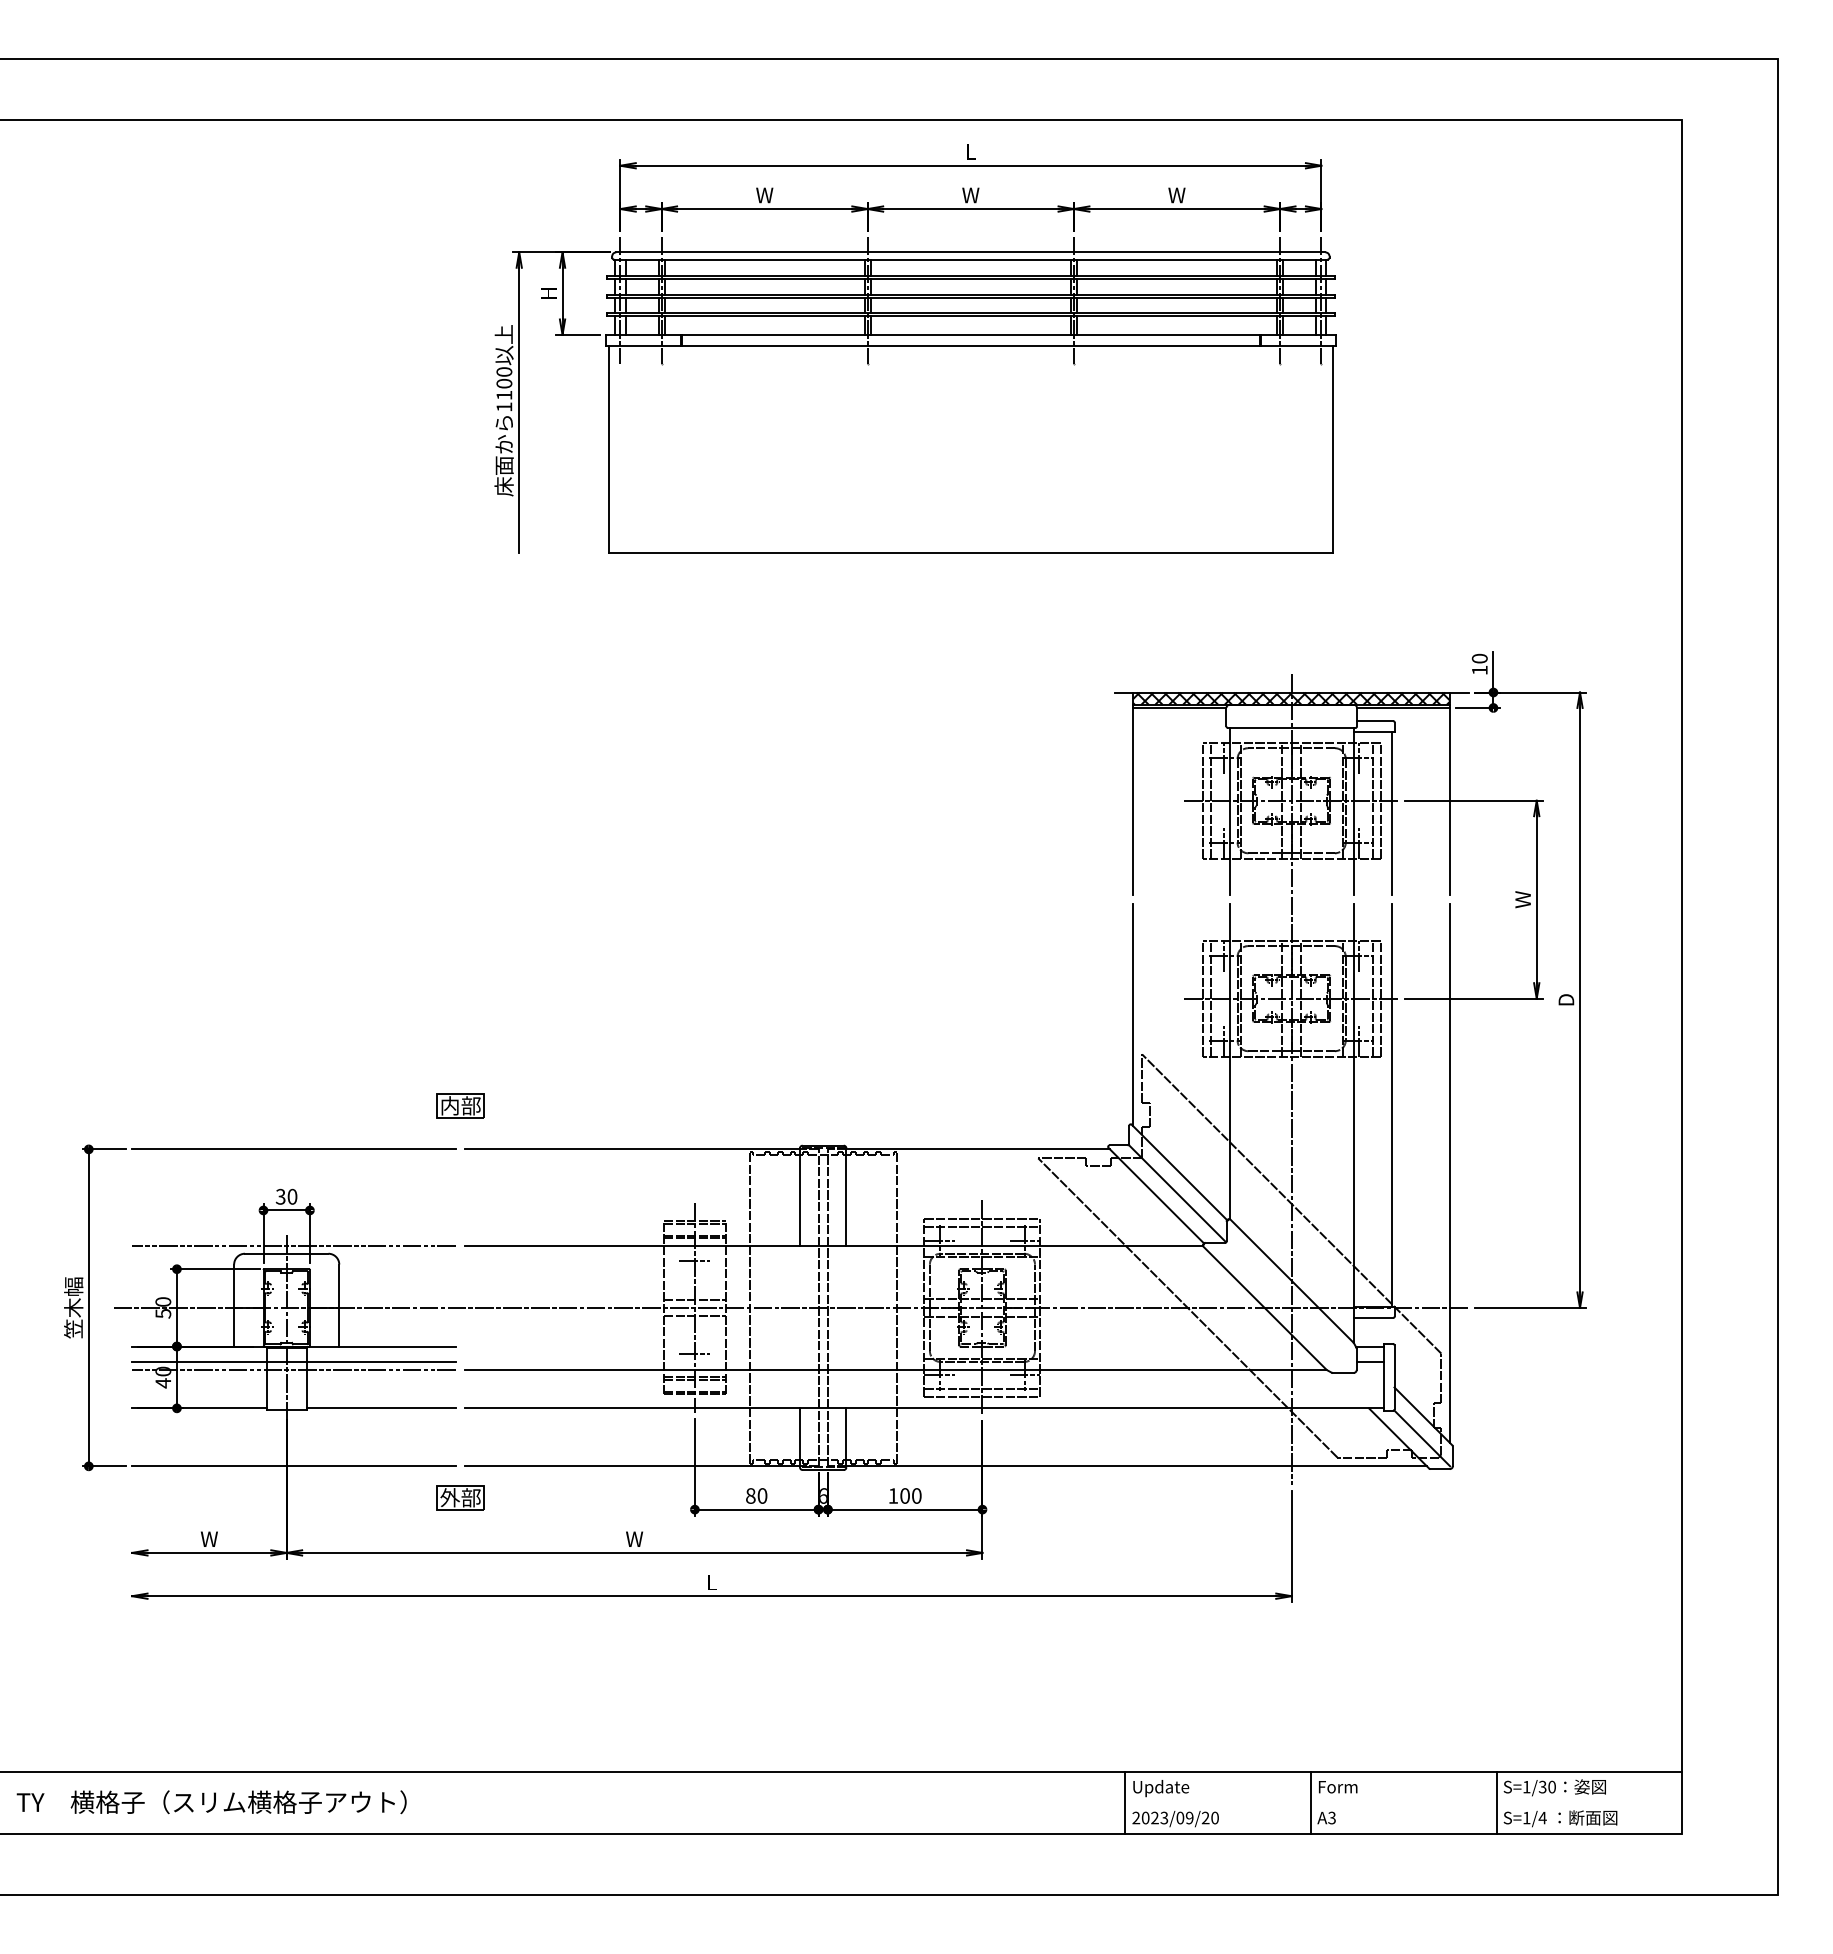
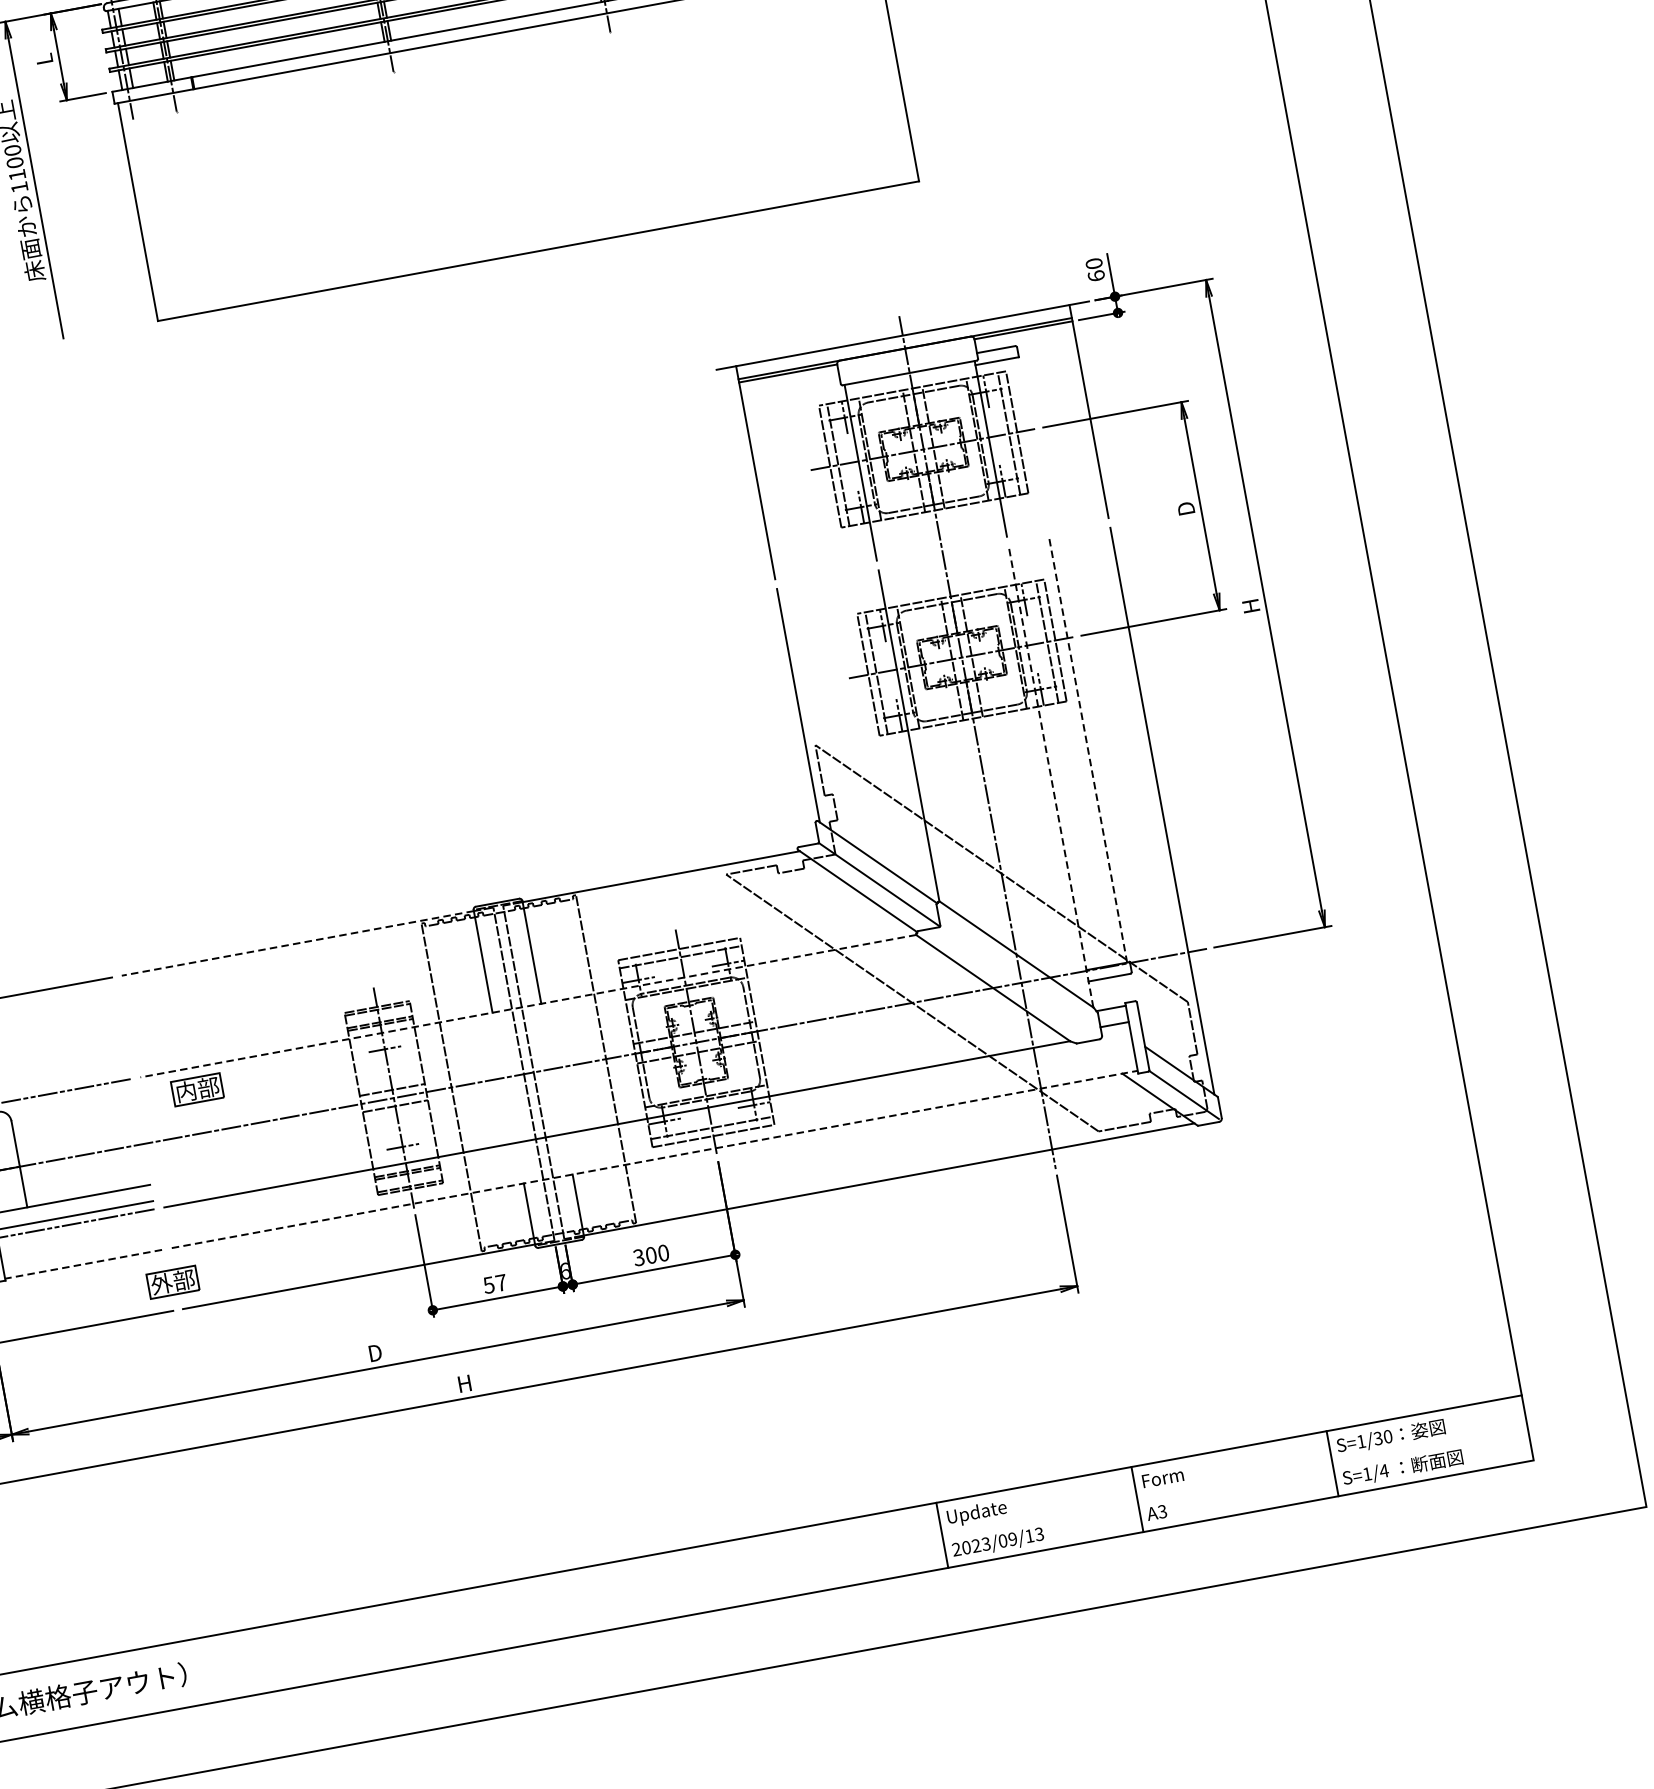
text: (548, 293) -> (44, 59), H -> L
text: (1479, 669) -> (1095, 275), 10 -> 60
hatch: (1291, 698) -> (903, 341), removed
line: (1392, 813) -> (1032, 443), removed
text: (1522, 899) -> (1185, 508), W -> D
text: (1566, 999) -> (1251, 605), D -> H
part: (460, 1105) -> (197, 1089), moved
line: (1392, 1106) -> (1088, 751), solid -> dashed
line: (1353, 1122) -> (1050, 775), solid -> dashed
line: (632, 1149) -> (297, 943), solid -> dashed
line: (834, 1246) -> (528, 1006), solid -> dashed
line: (381, 1408) -> (83, 1264), solid -> dashed
line: (924, 1408) -> (654, 1159), solid -> dashed
text: (756, 1495) -> (494, 1283), 80 -> 57
text: (893, 1495) -> (639, 1257), 100 -> 300
part: (460, 1497) -> (172, 1281), moved
text: (634, 1538) -> (374, 1352), W -> D
text: (711, 1582) -> (464, 1383), L -> H
text: (1209, 1817) -> (1033, 1534), 2023/09/20 -> 2023/09/13

